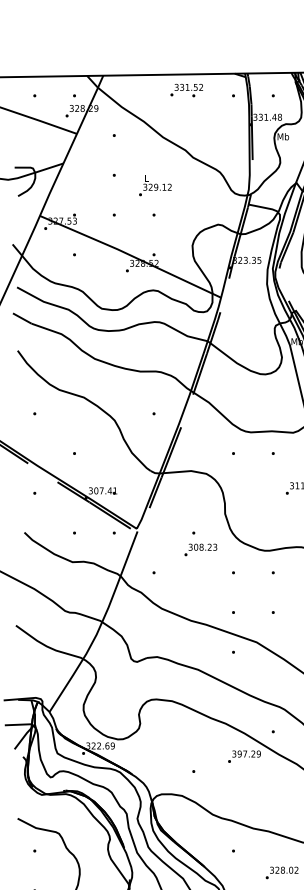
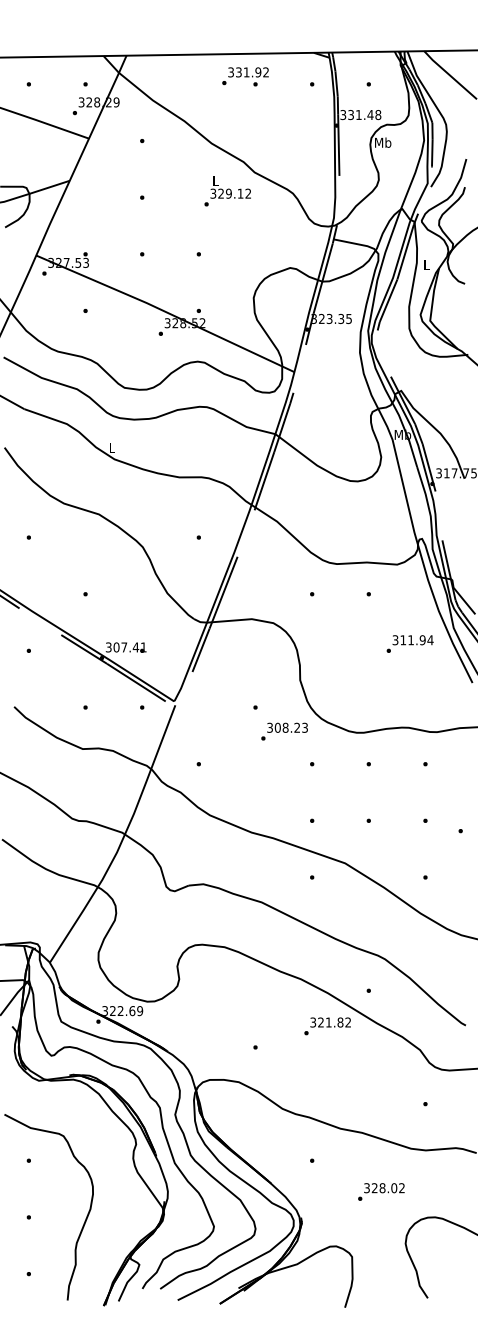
text: (195, 87) -> (258, 72), 331.52 -> 331.92
text: (155, 185) -> (227, 191), moved
text: (200, 549) -> (284, 731), moved
text: (249, 754) -> (334, 1022), 397.29 -> 321.82

